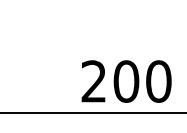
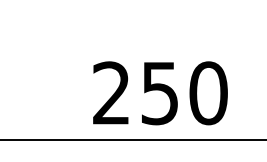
text: (126, 81) -> (160, 93), 200 -> 250

